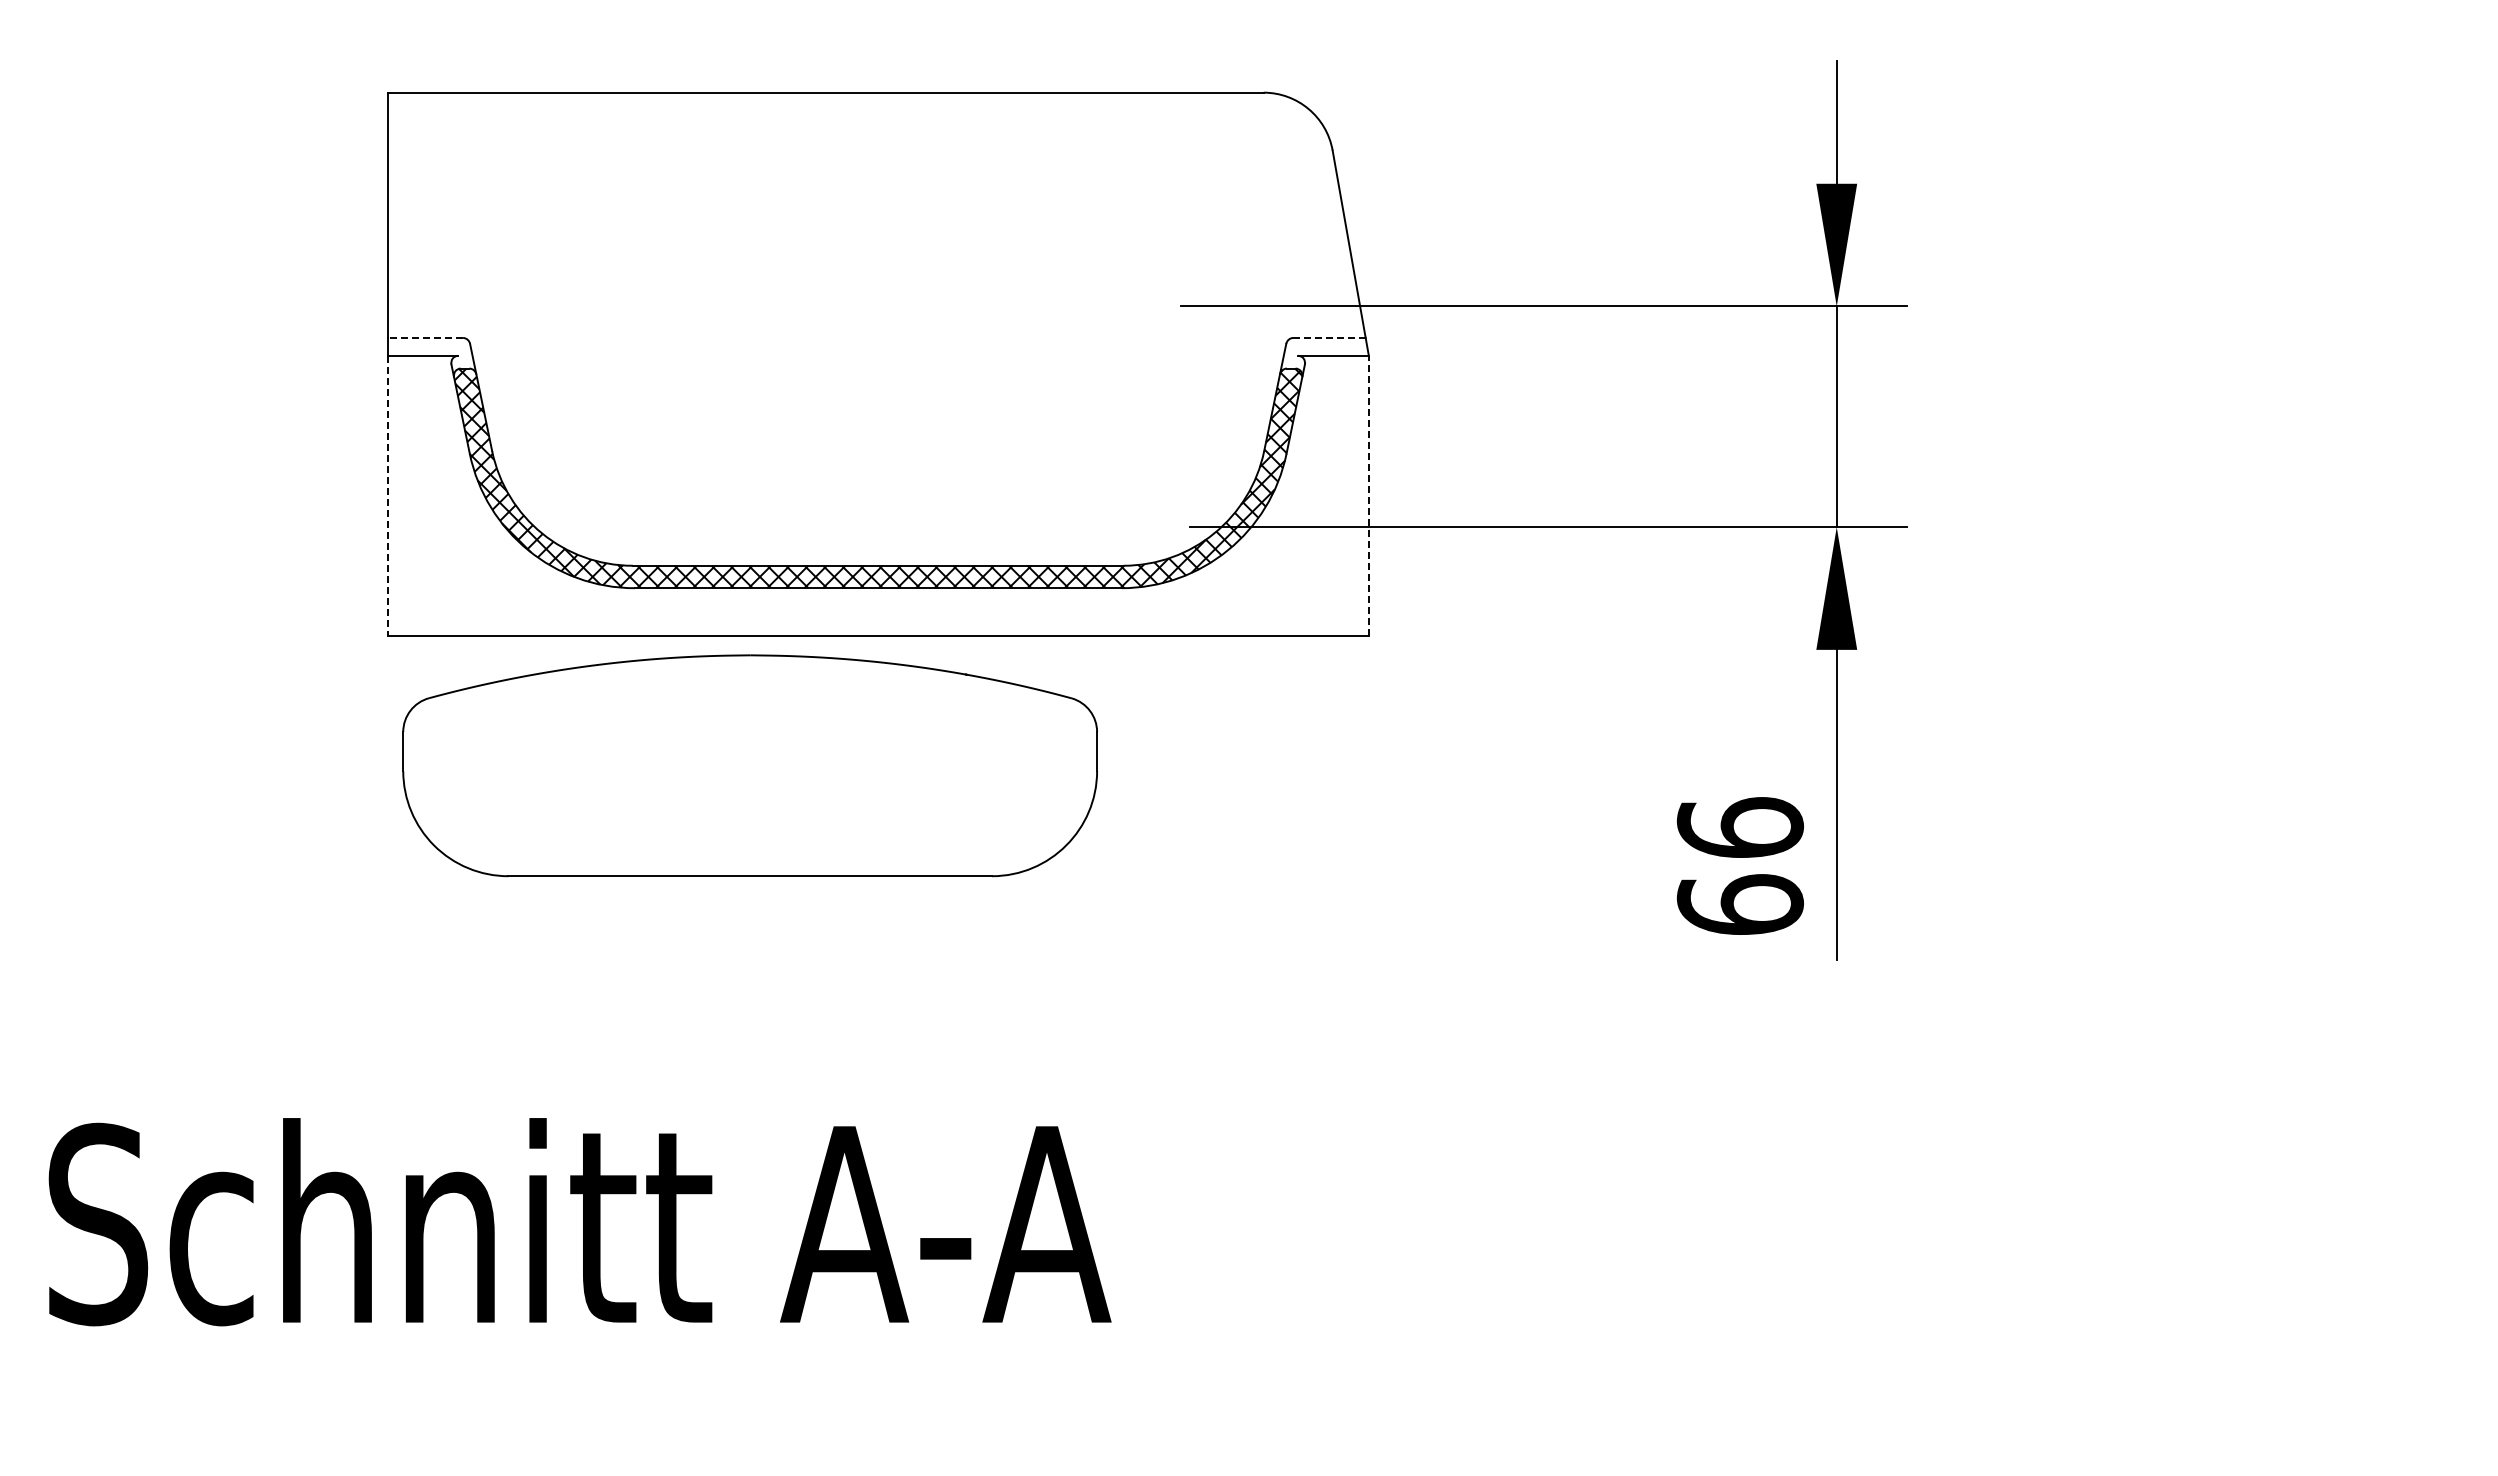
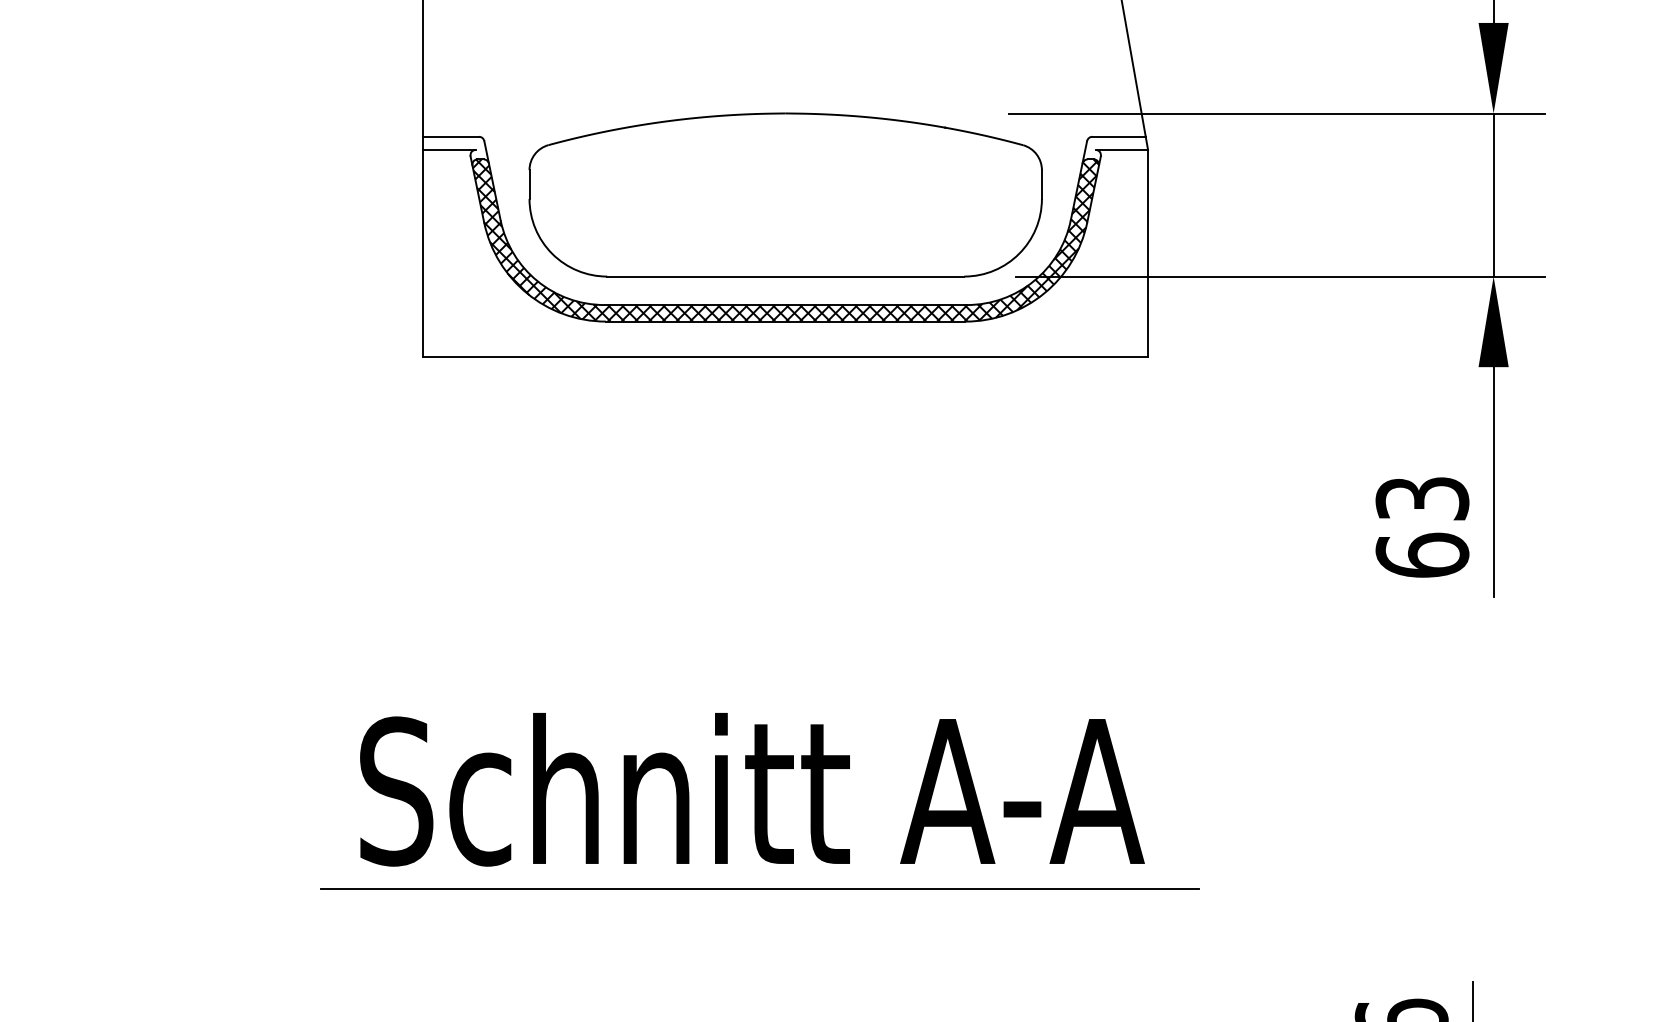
line: (425, 337) -> (451, 136), dashed -> solid
line: (1328, 337) -> (1118, 136), dashed -> solid
line: (1368, 495) -> (1147, 253), dashed -> solid
line: (387, 496) -> (423, 253), dashed -> solid
part: (749, 765) -> (785, 194), moved
text: (1740, 827) -> (1422, 498), 66 -> 63
text: (579, 1222) -> (751, 790), moved
line: (843, 1357) -> (760, 889), added

